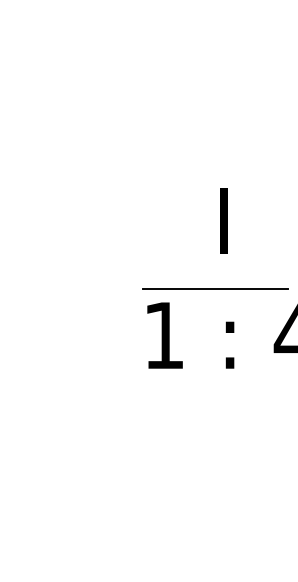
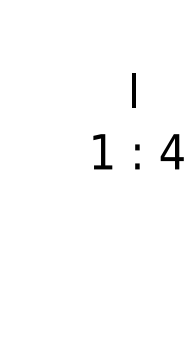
line: (215, 289) -> (129, 127), removed

